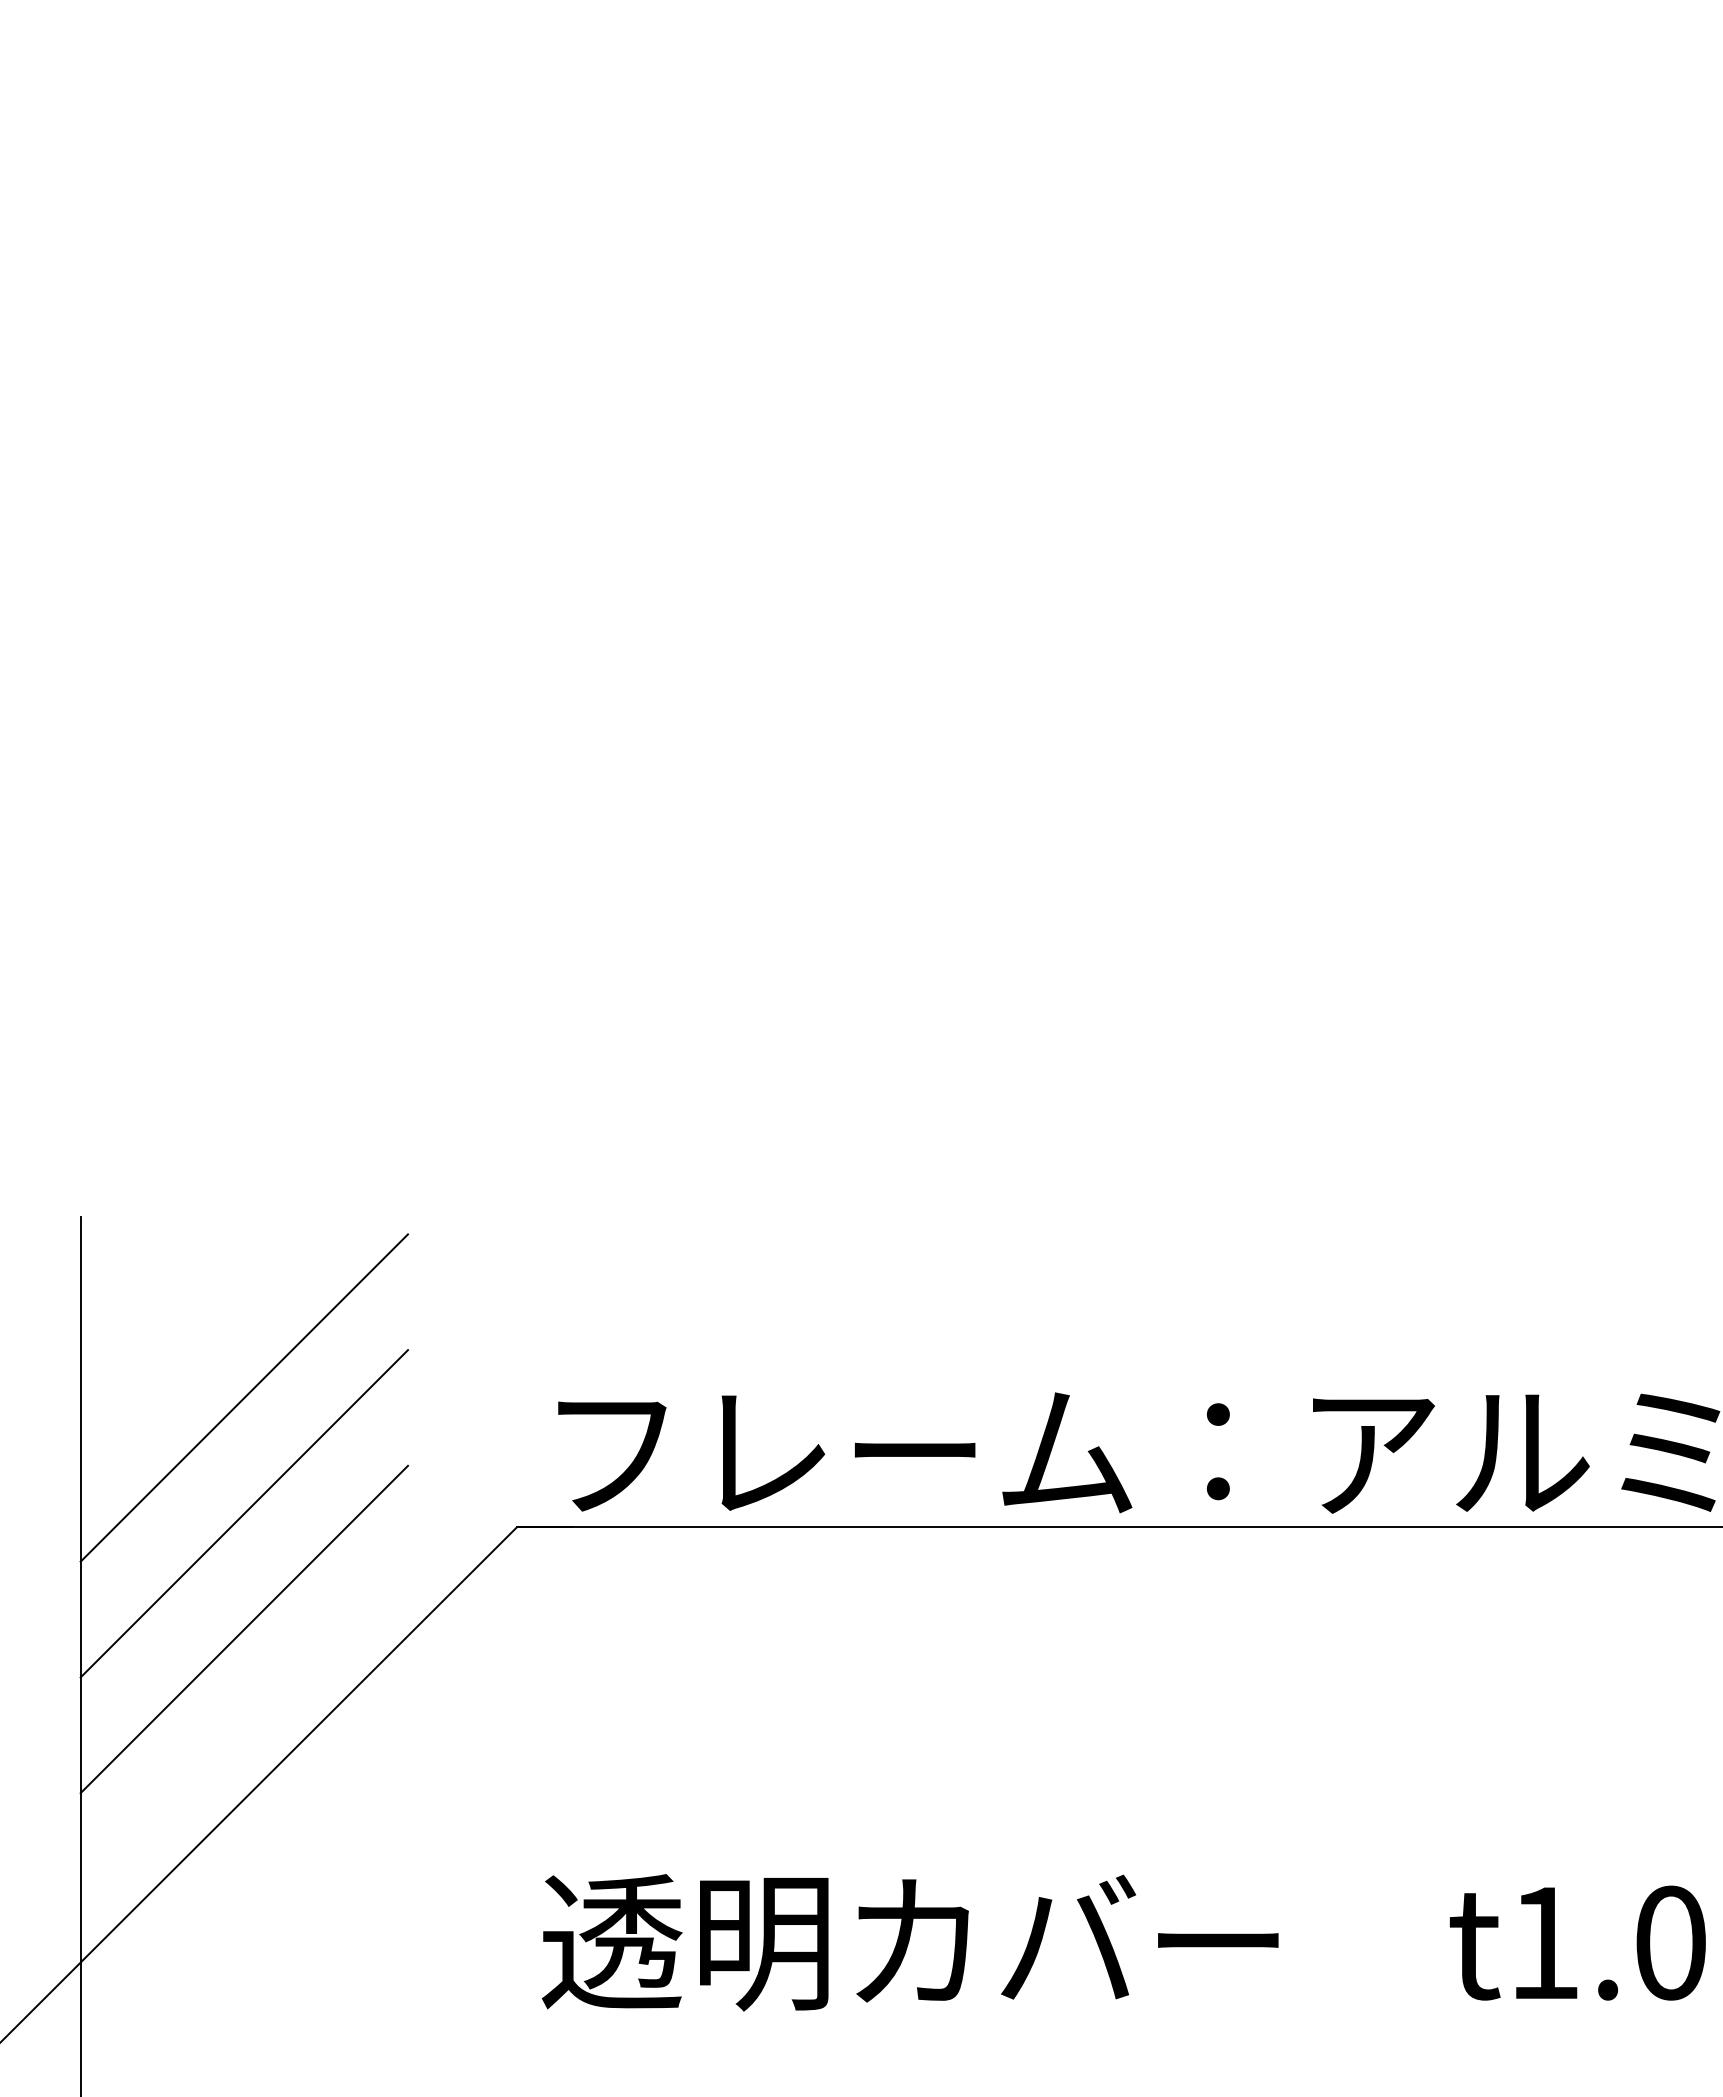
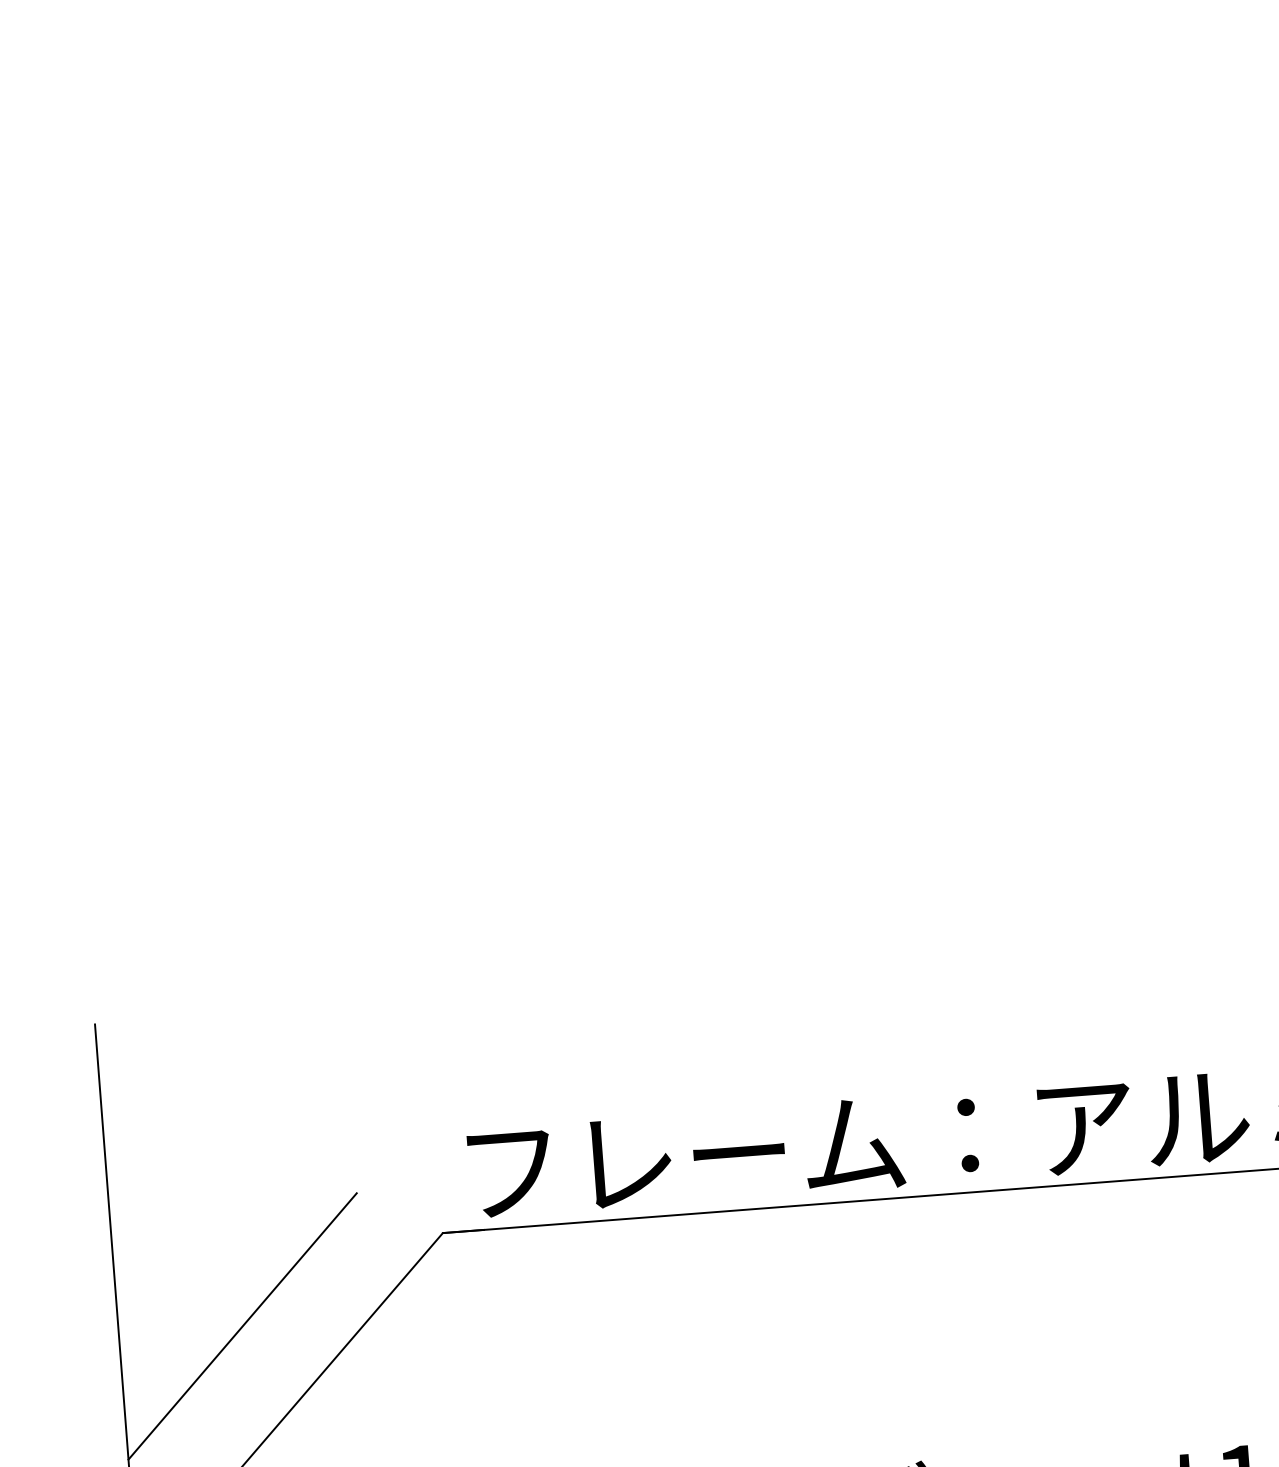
line: (244, 1397) -> (229, 1151), removed
line: (244, 1513) -> (236, 1238), removed

